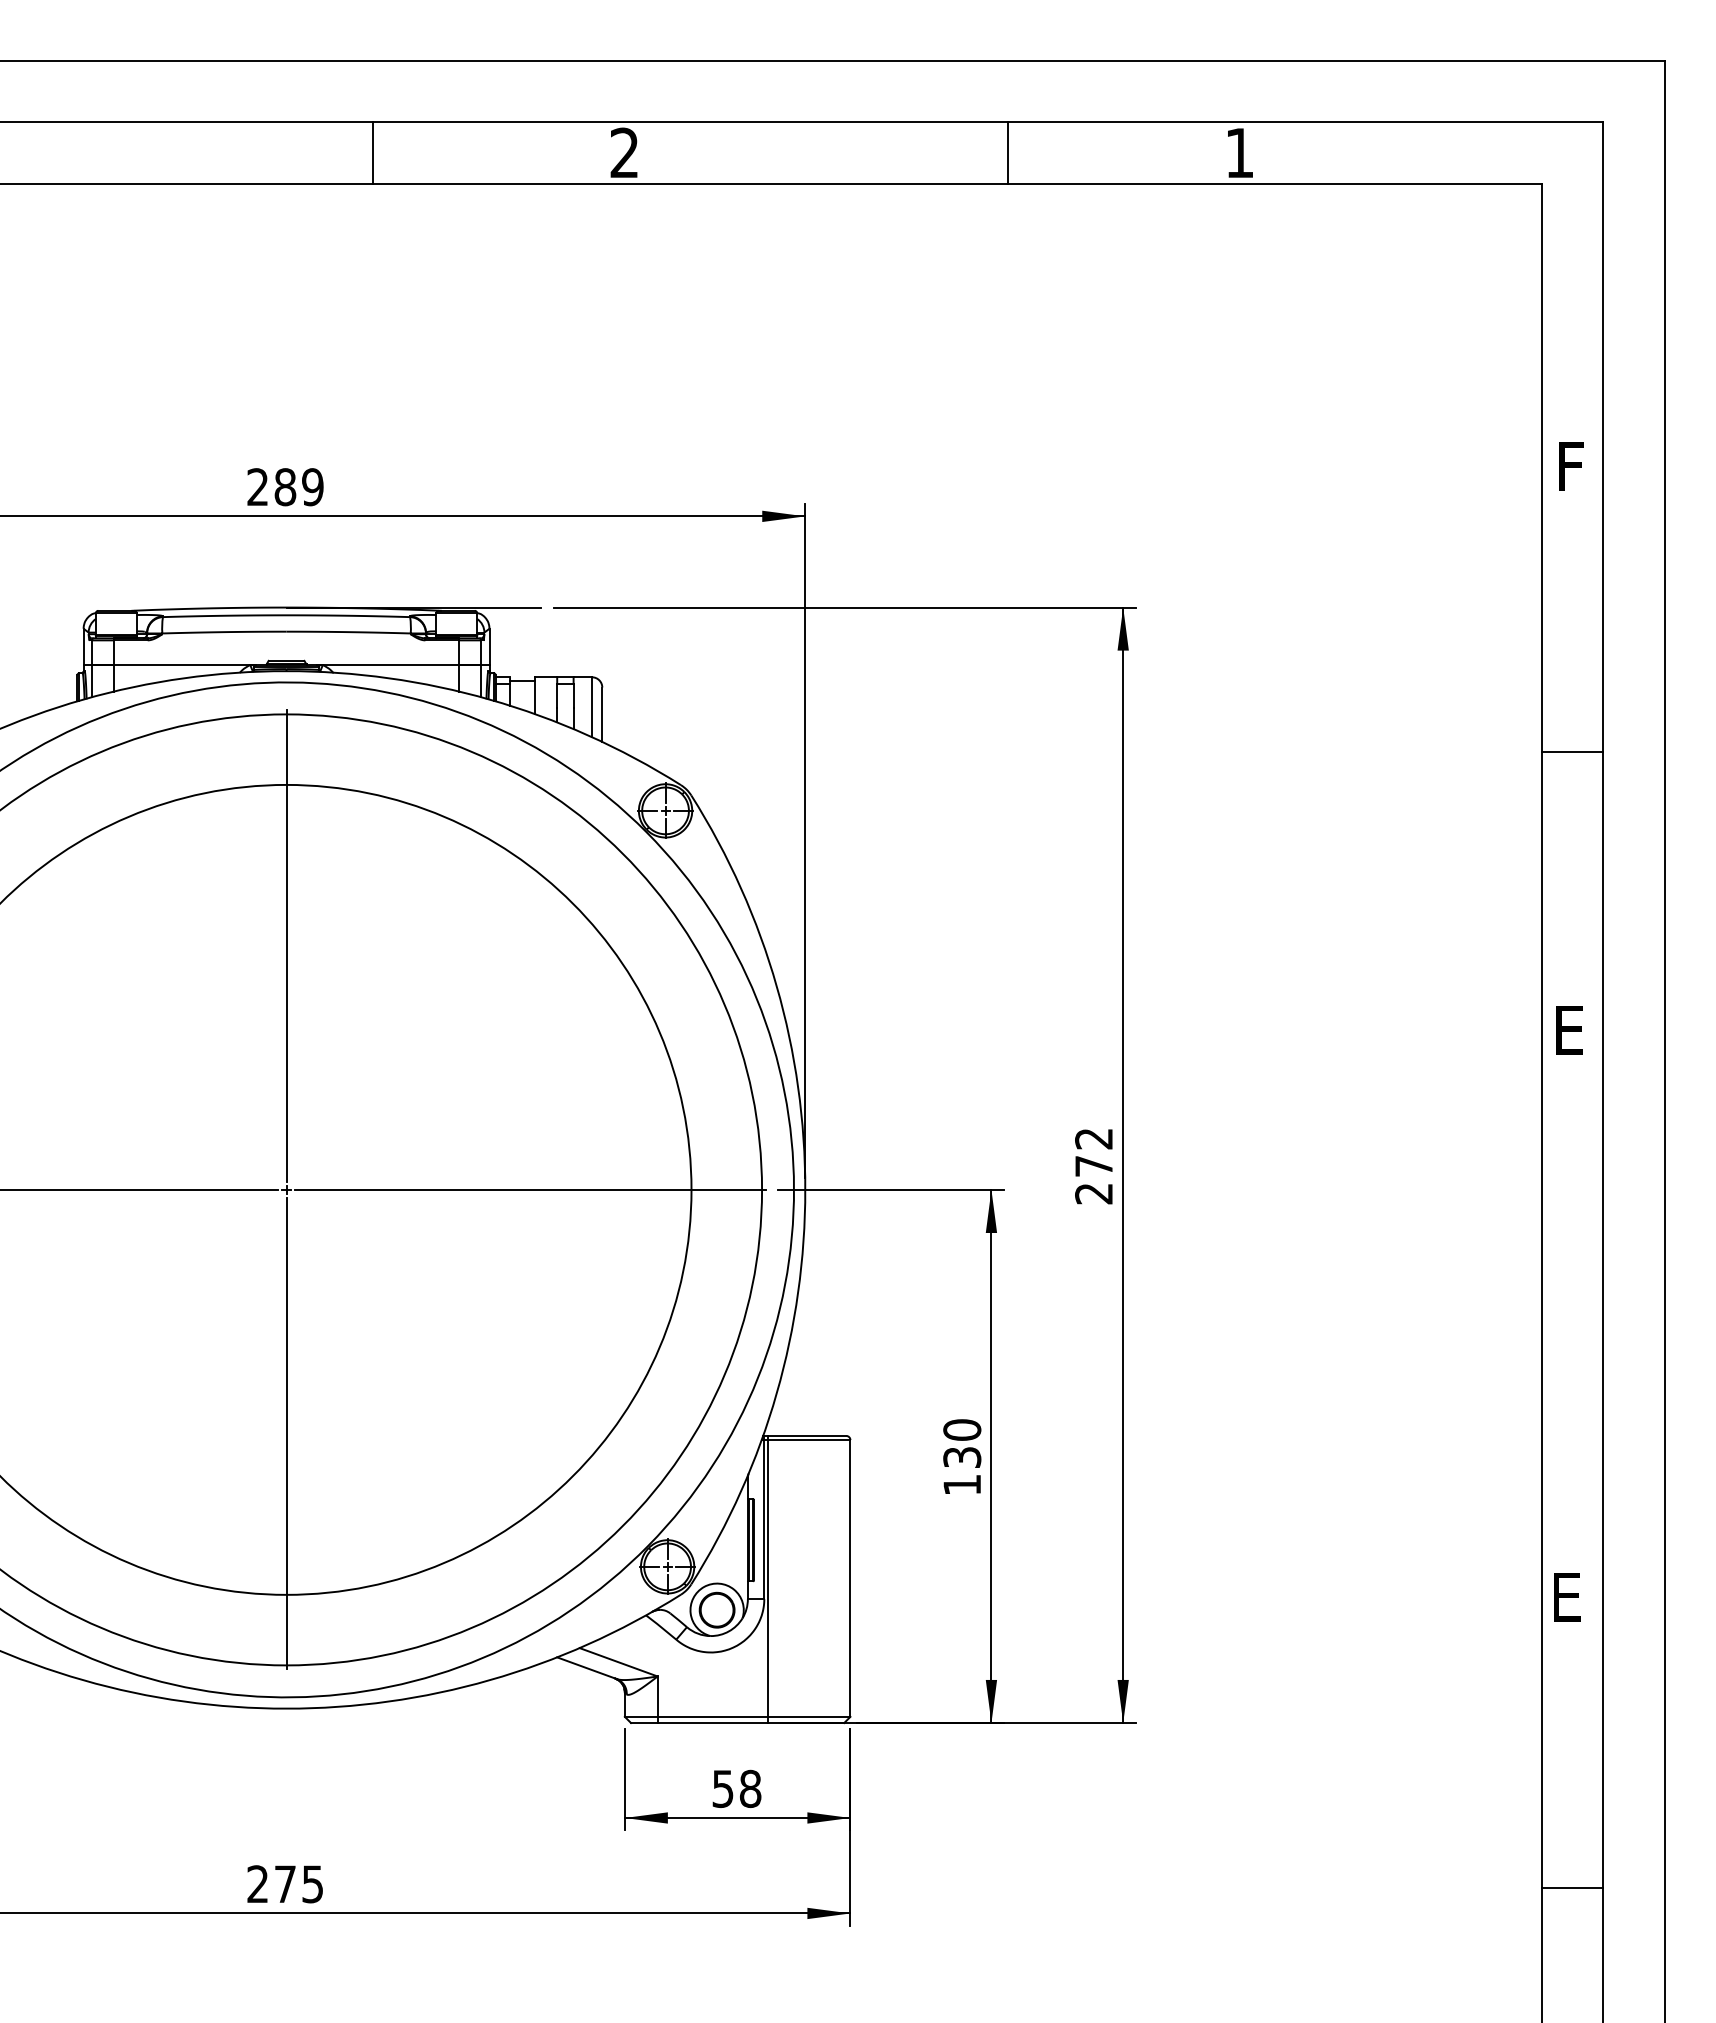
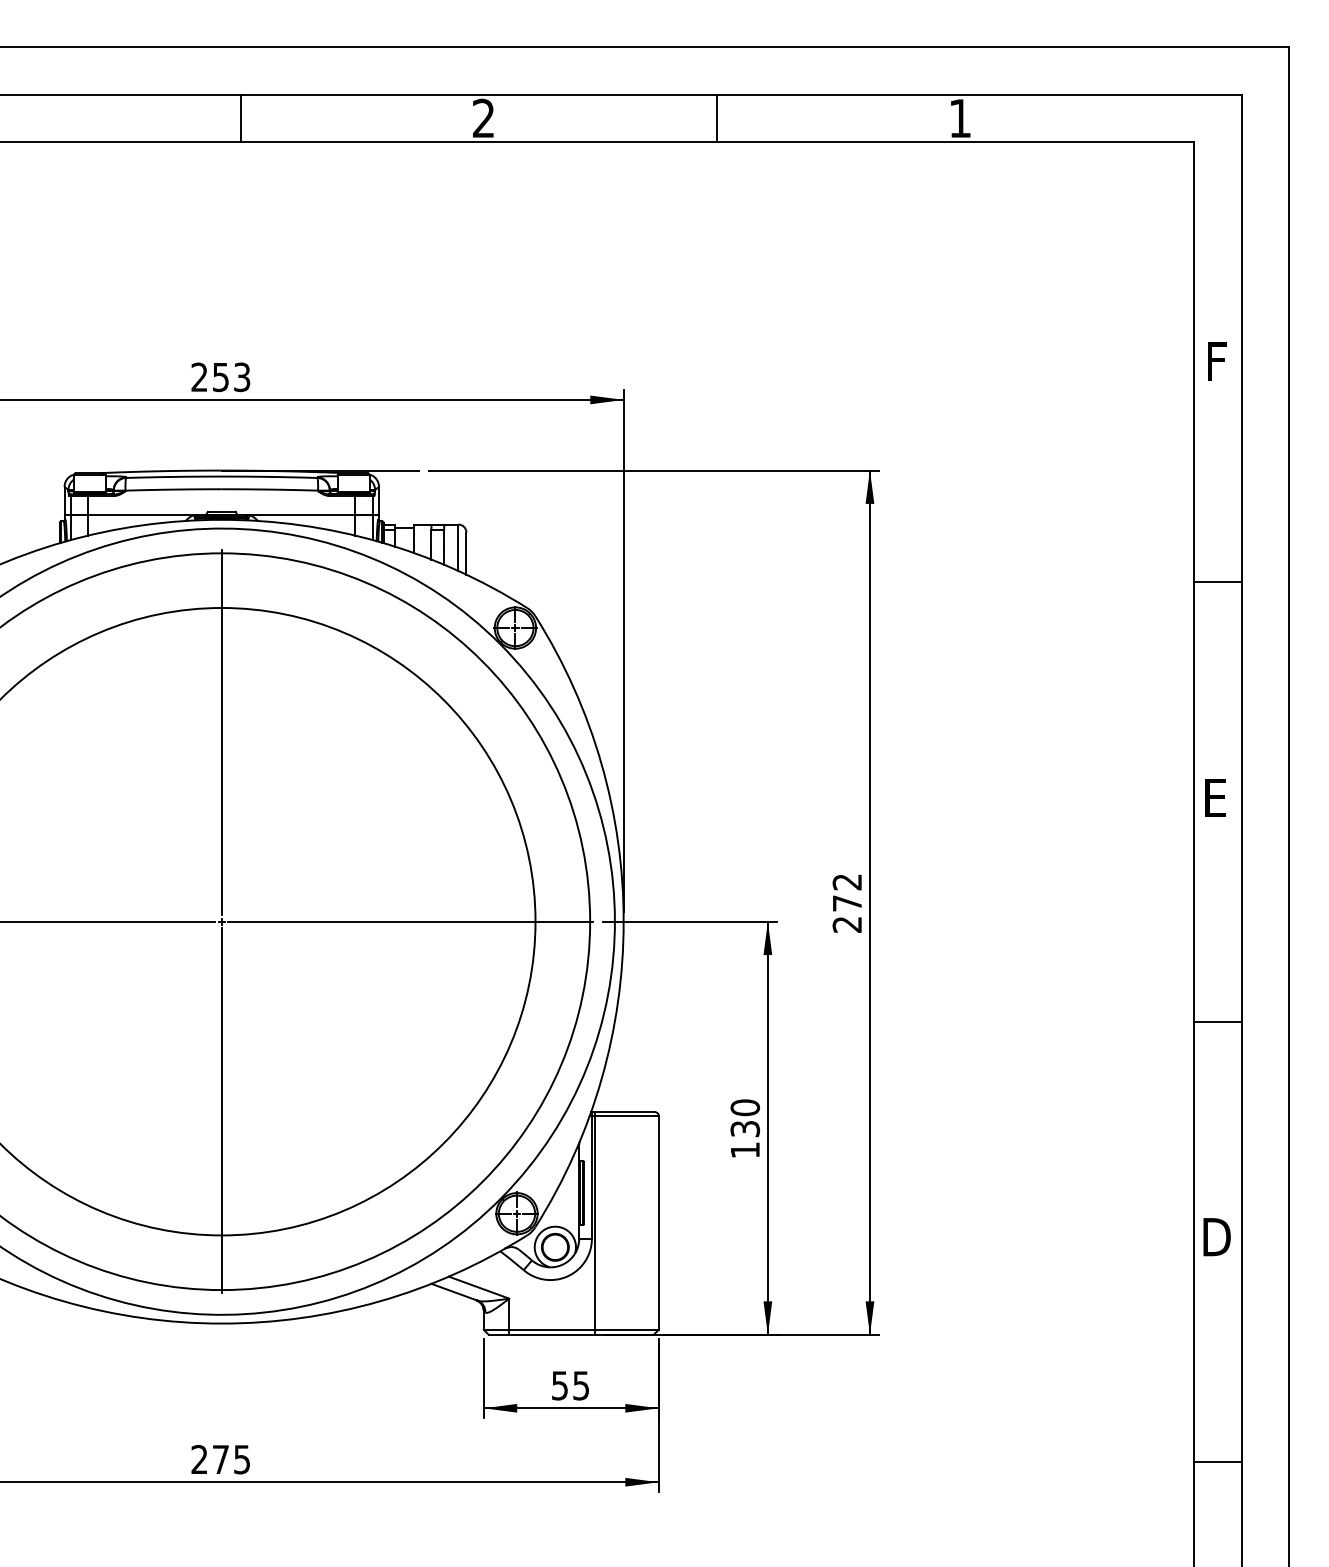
line: (373, 152) -> (241, 118), moved
line: (1008, 152) -> (717, 118), moved
text: (298, 487) -> (231, 377), 289 -> 253
line: (1572, 1319) -> (1218, 1022), added
text: (1570, 1596) -> (1216, 1236), E -> D
text: (750, 1788) -> (581, 1385), 58 -> 55

